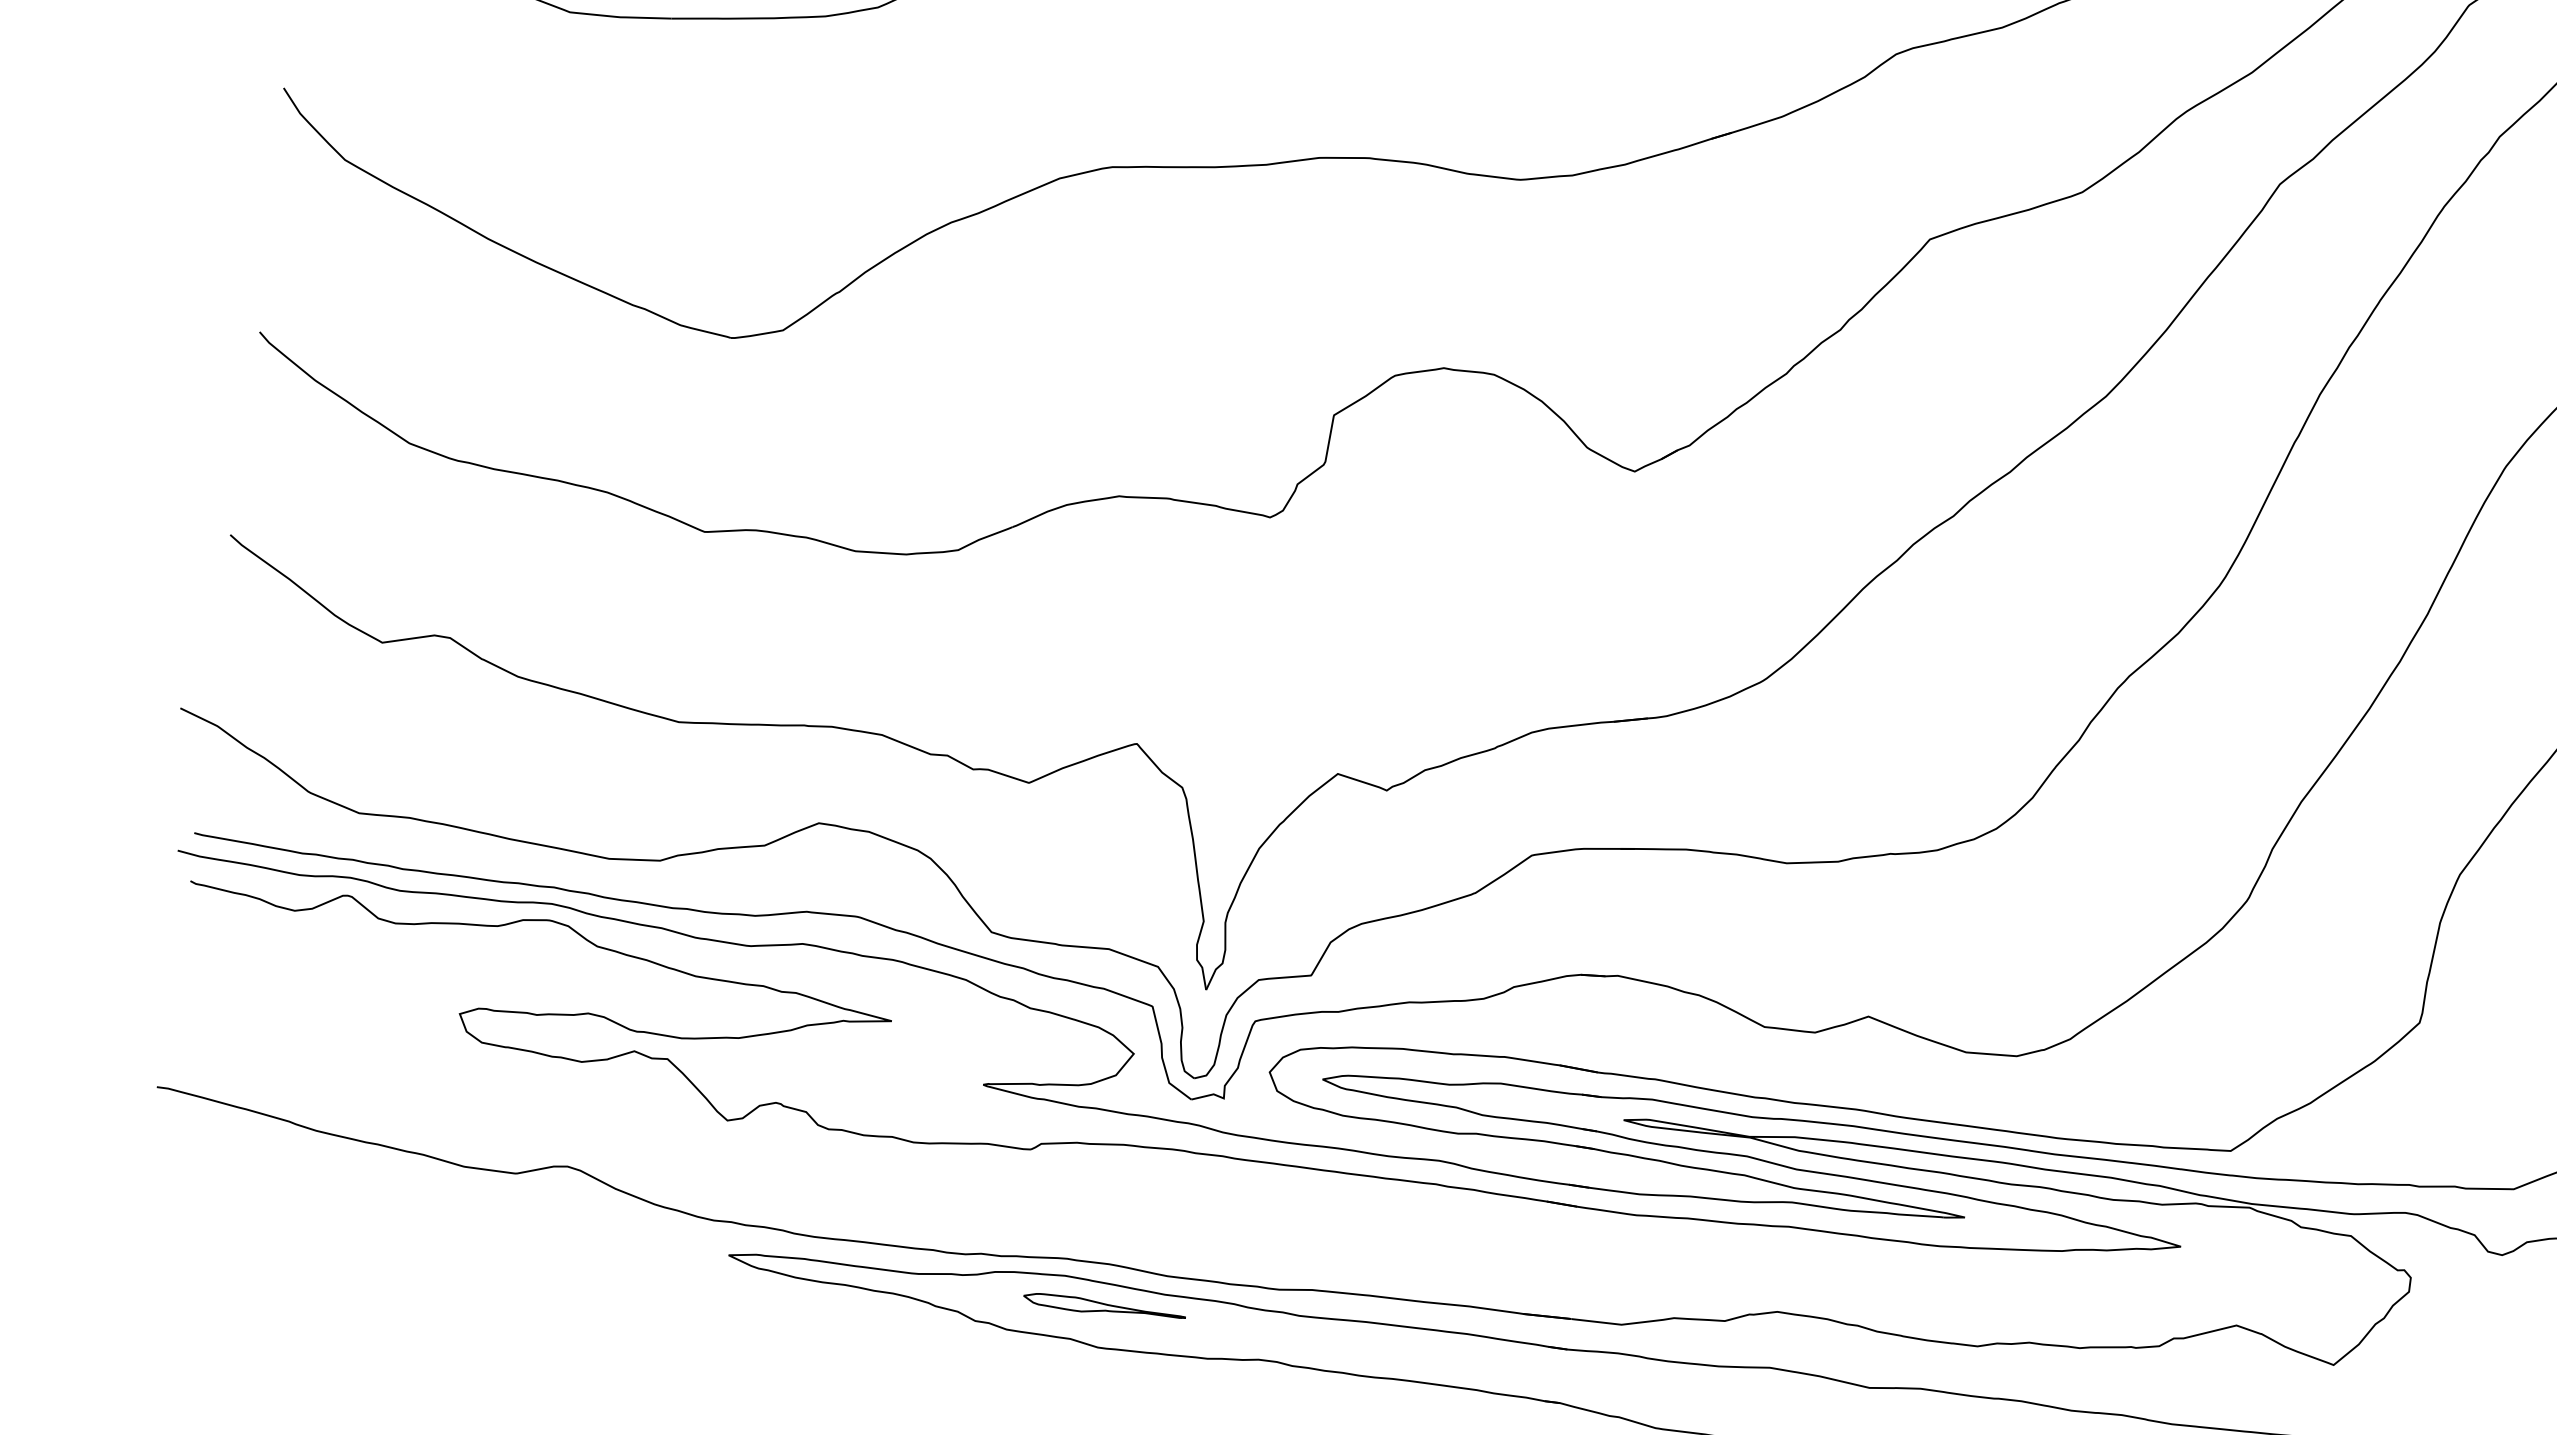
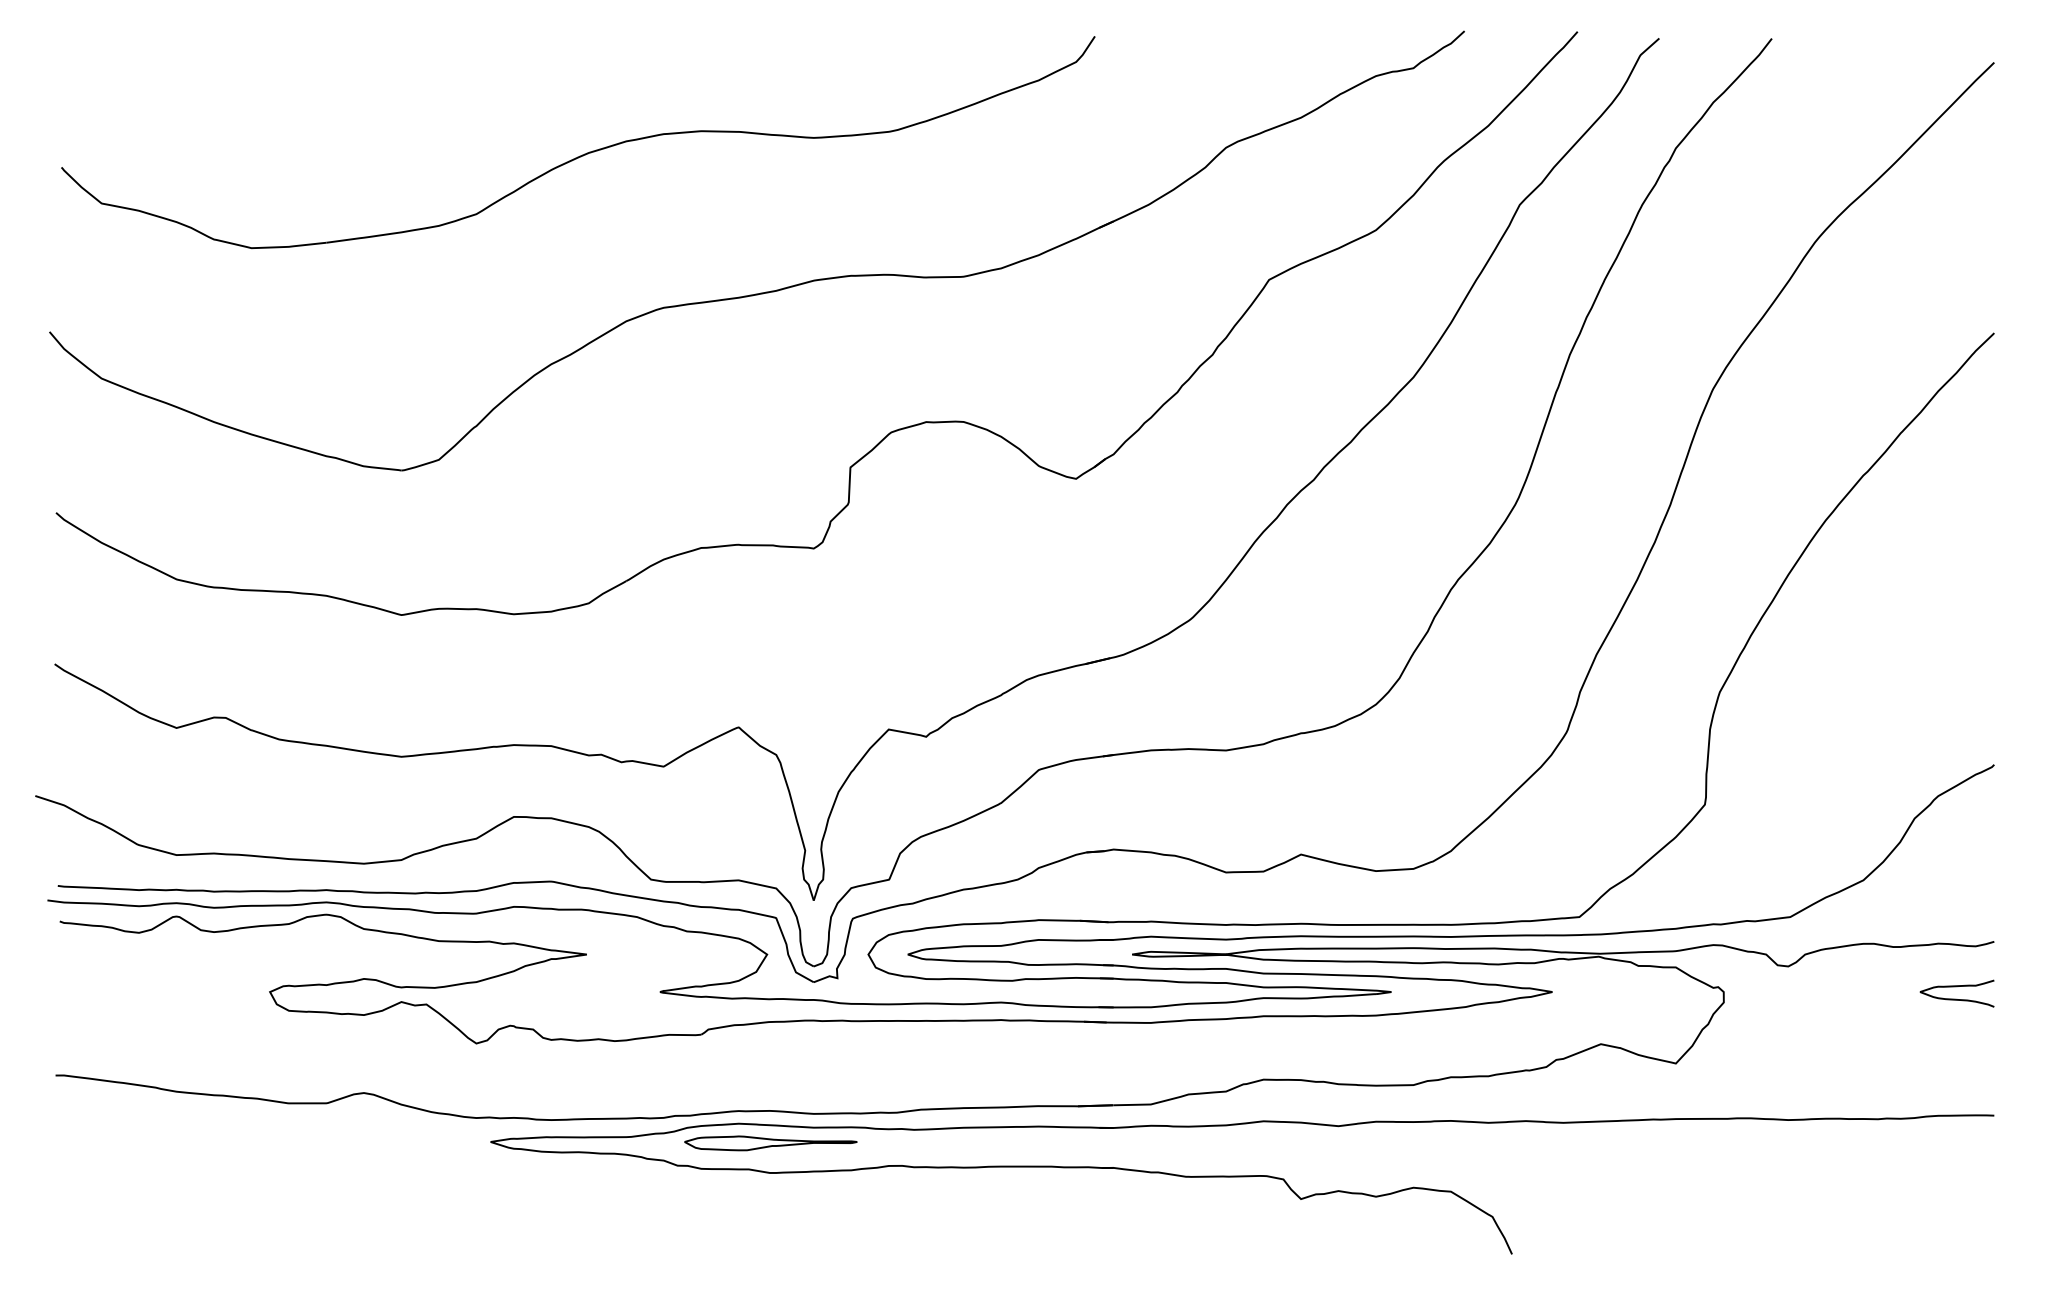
part: (1104, 1308) -> (770, 1143), size x1.43

